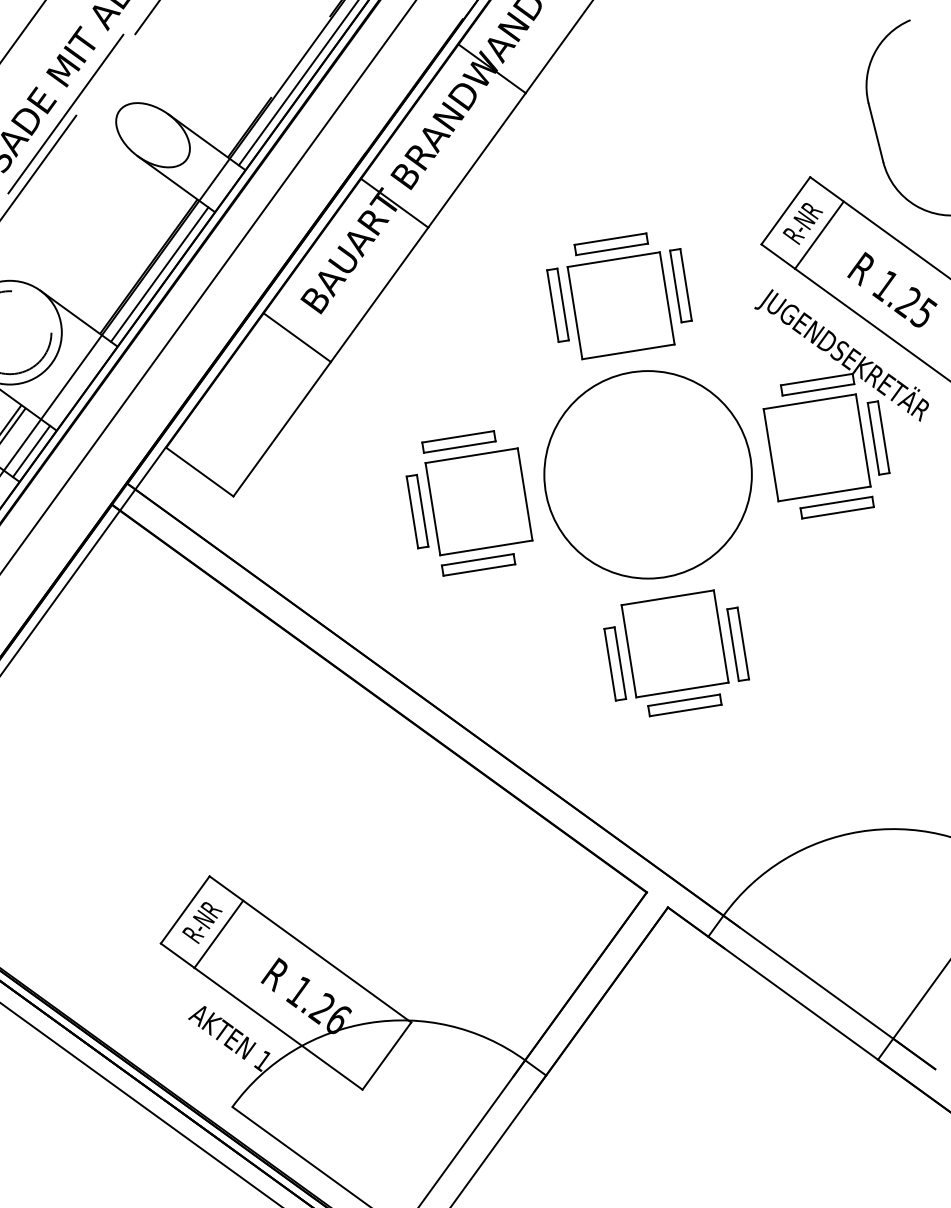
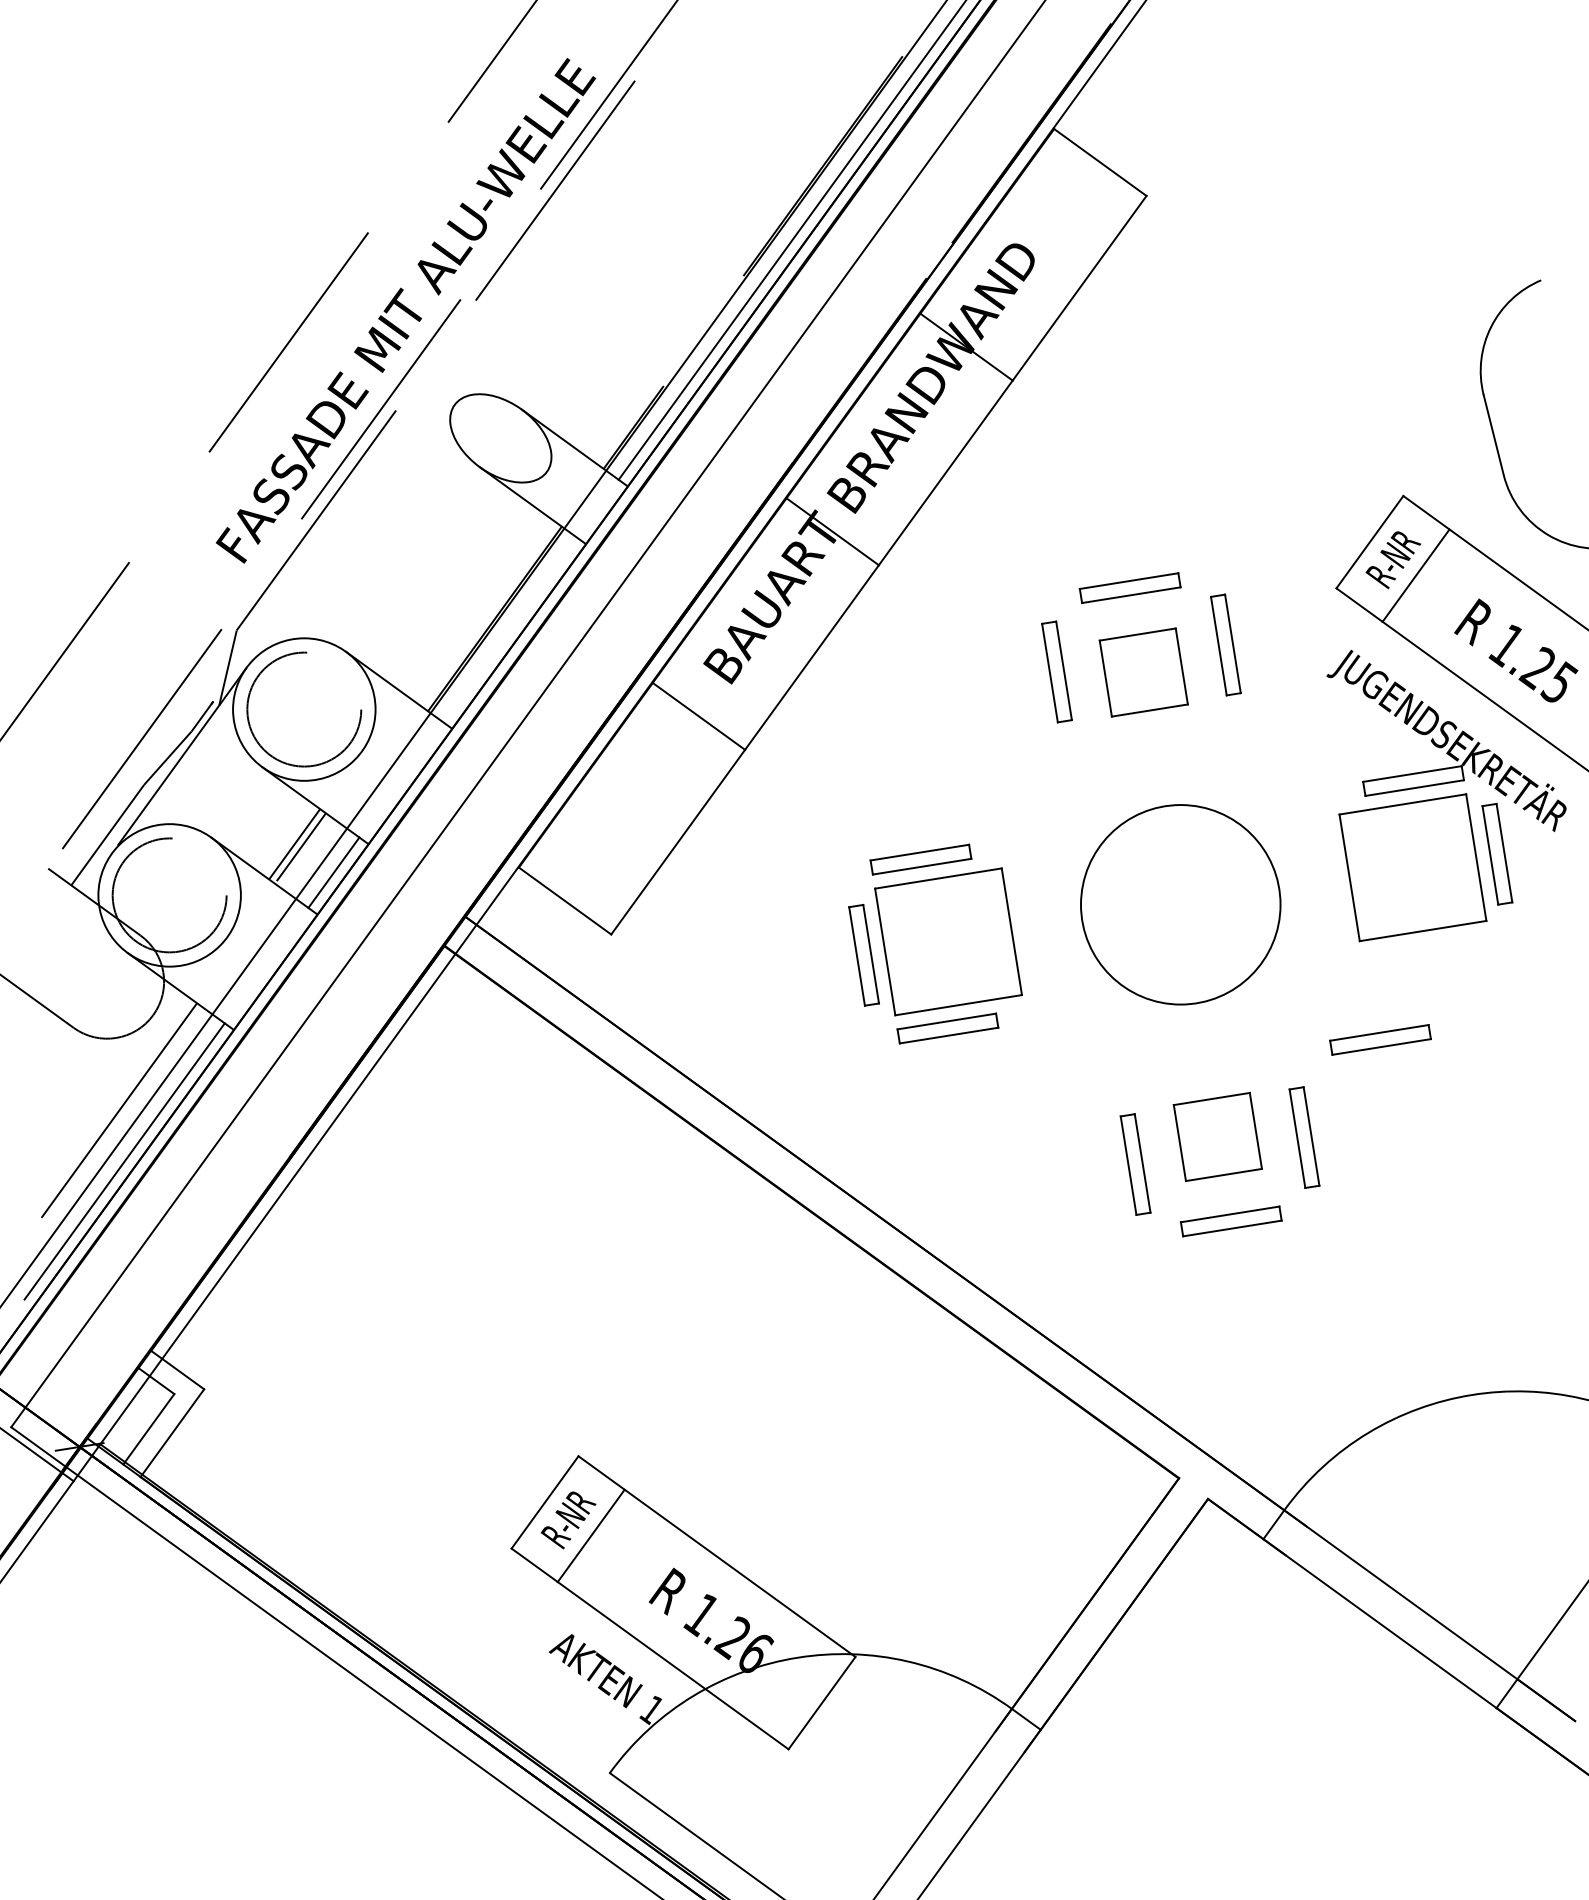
line: (159, 274) -> (509, 629), removed
part: (620, 305) -> (1143, 672), size x0.6
circle: (647, 474) -> (1180, 904), size x0.7
part: (837, 507) -> (1380, 1039), moved
part: (674, 643) -> (1217, 1136), size x0.6

